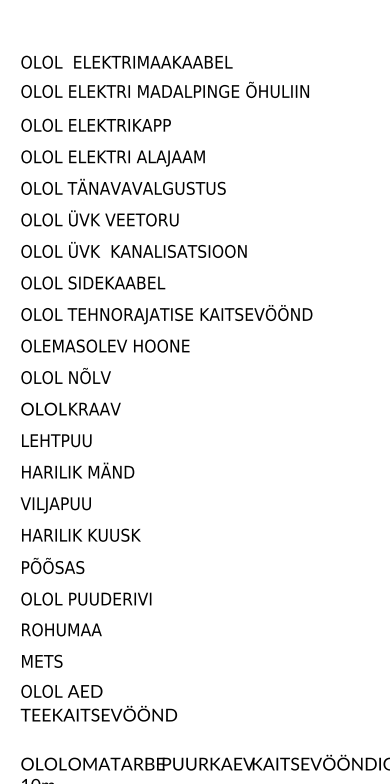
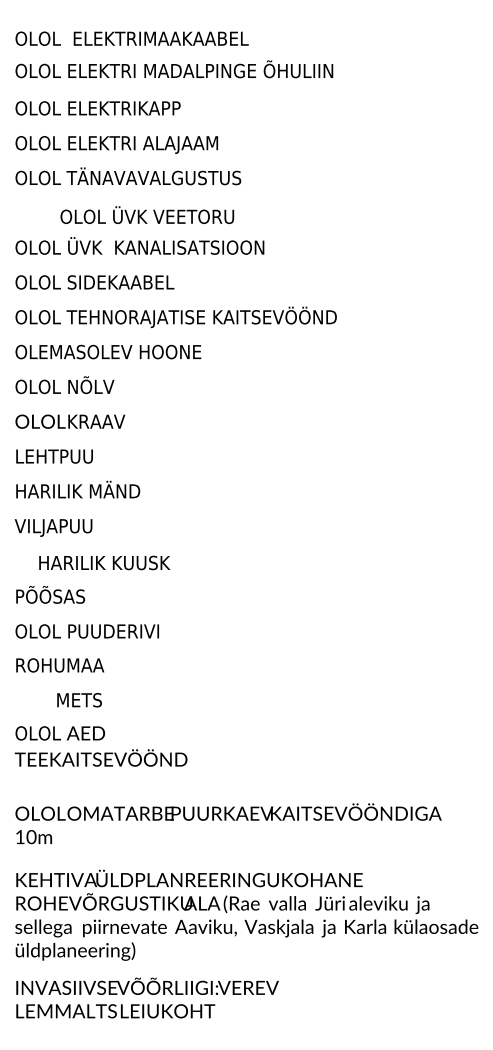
text: (100, 217) -> (147, 214), moved
text: (81, 534) -> (104, 562), moved
text: (42, 661) -> (79, 700), moved

